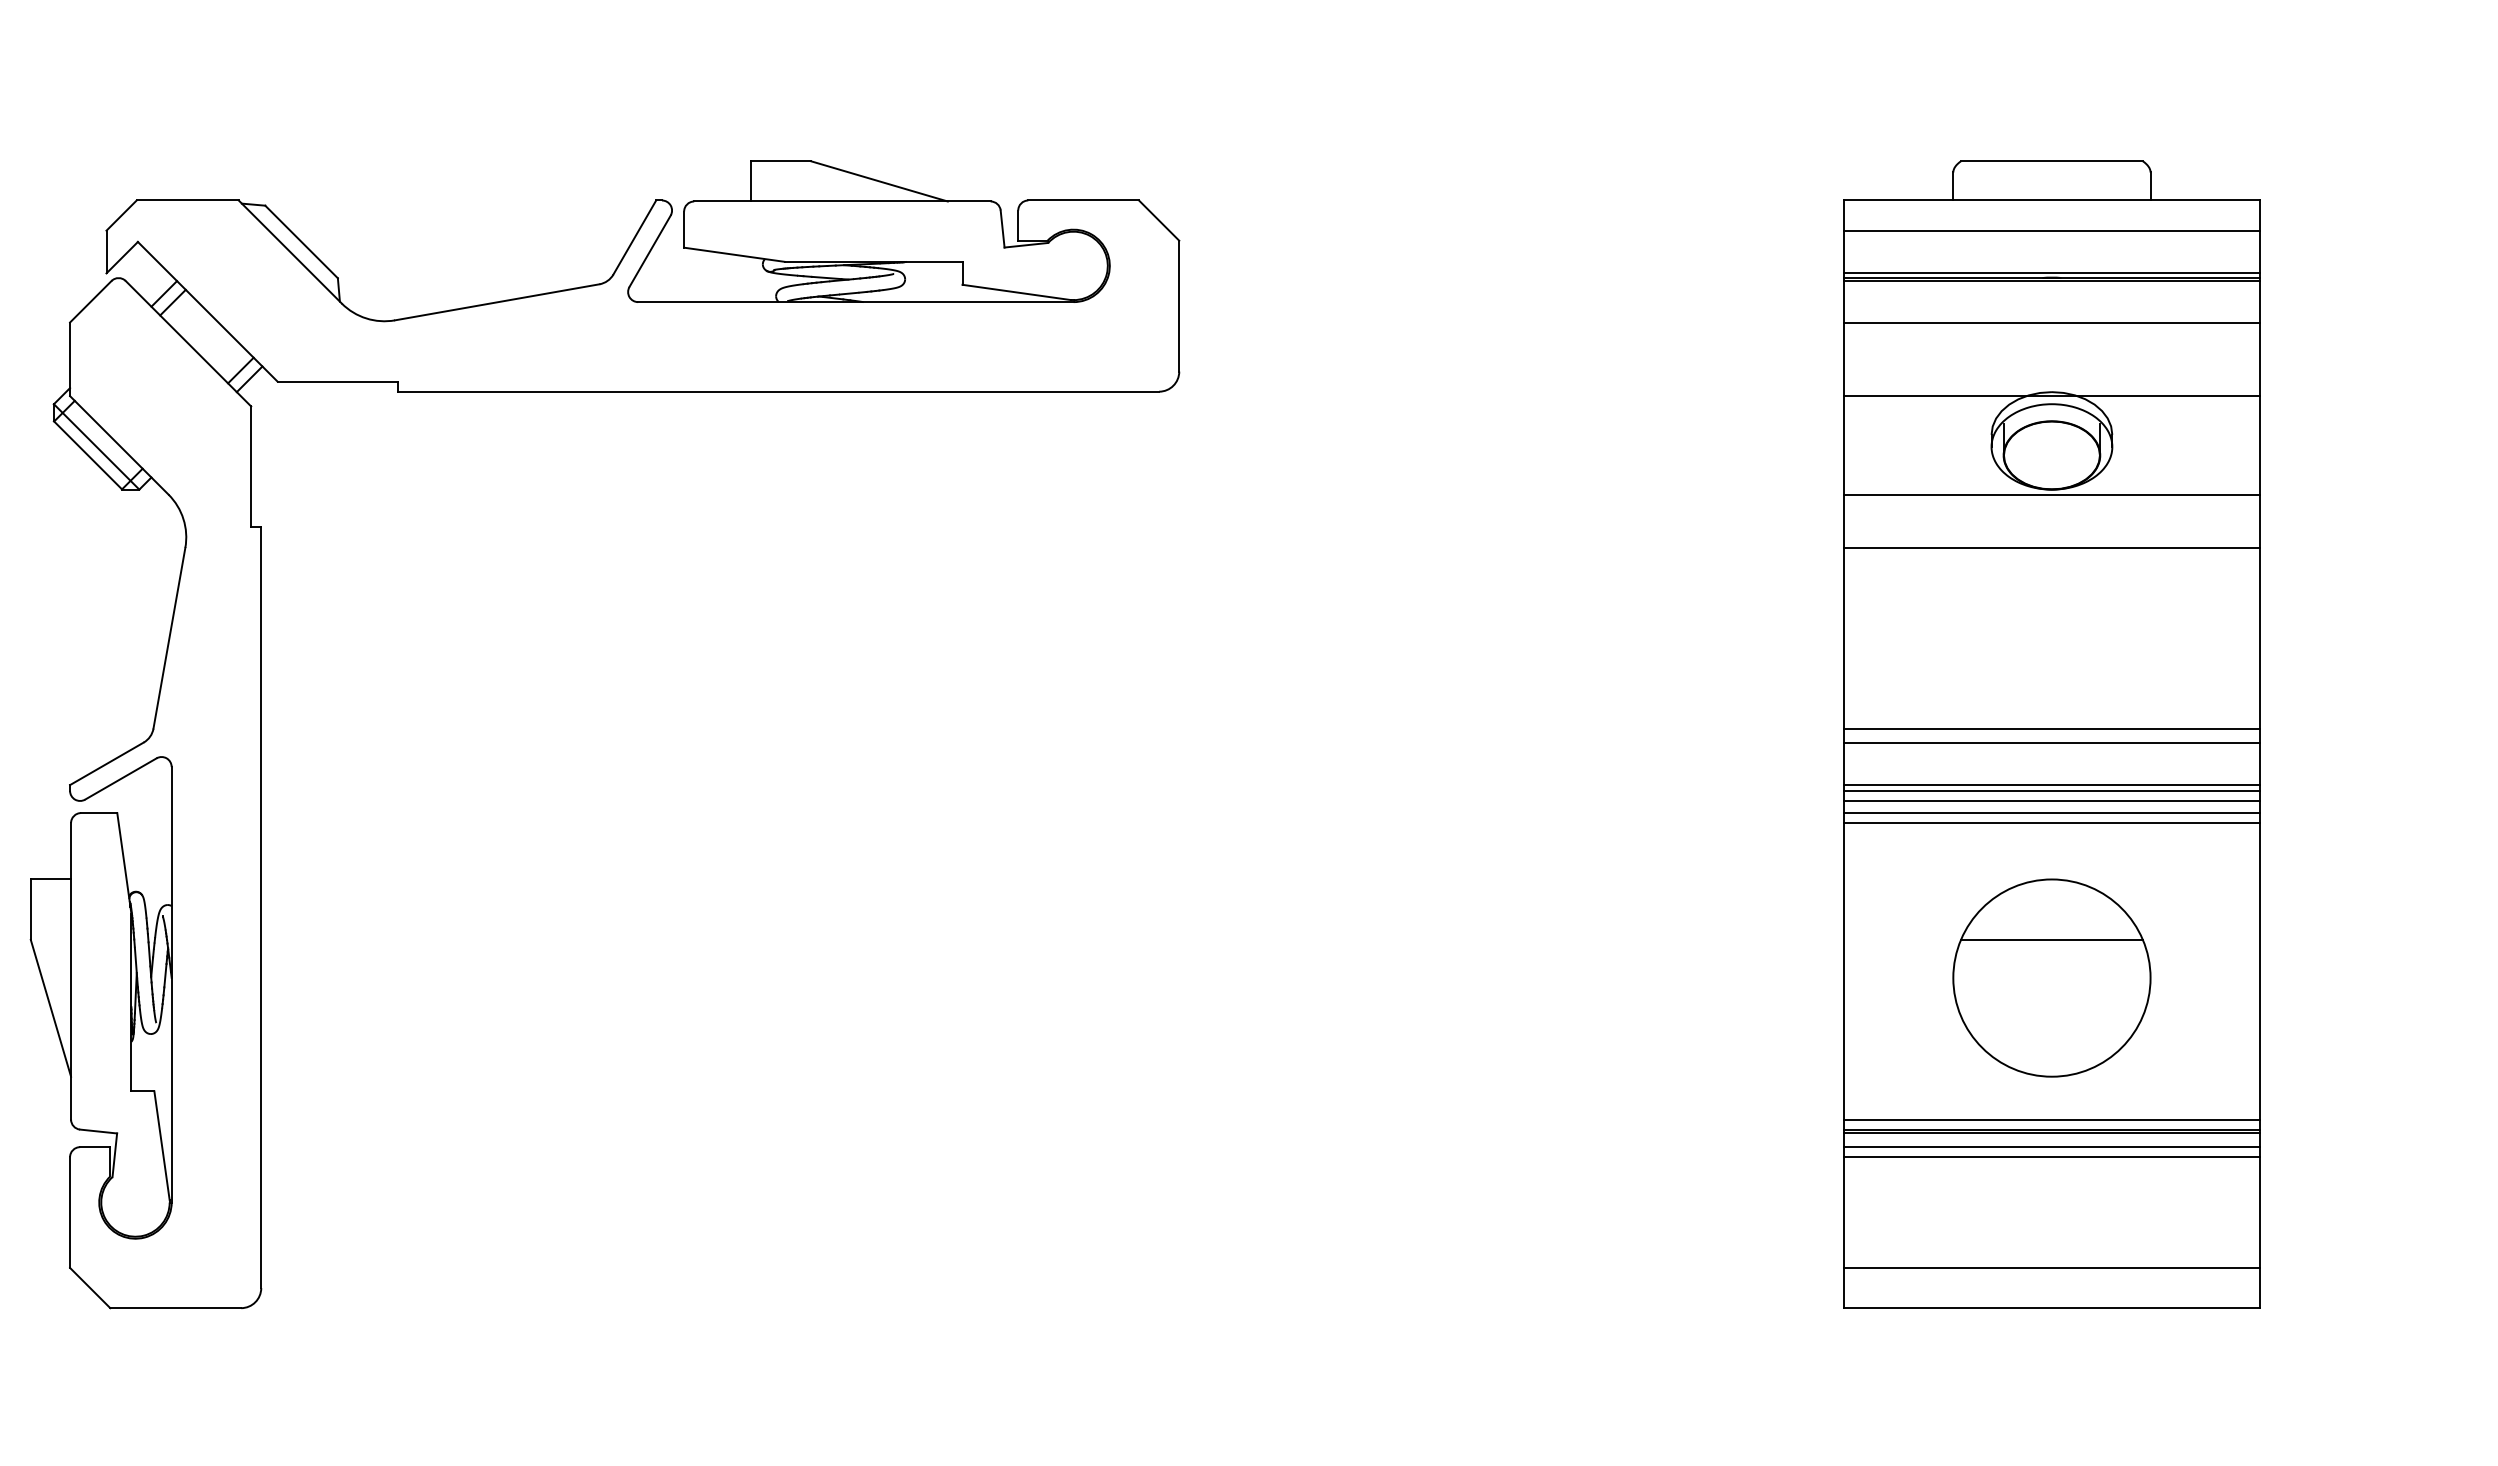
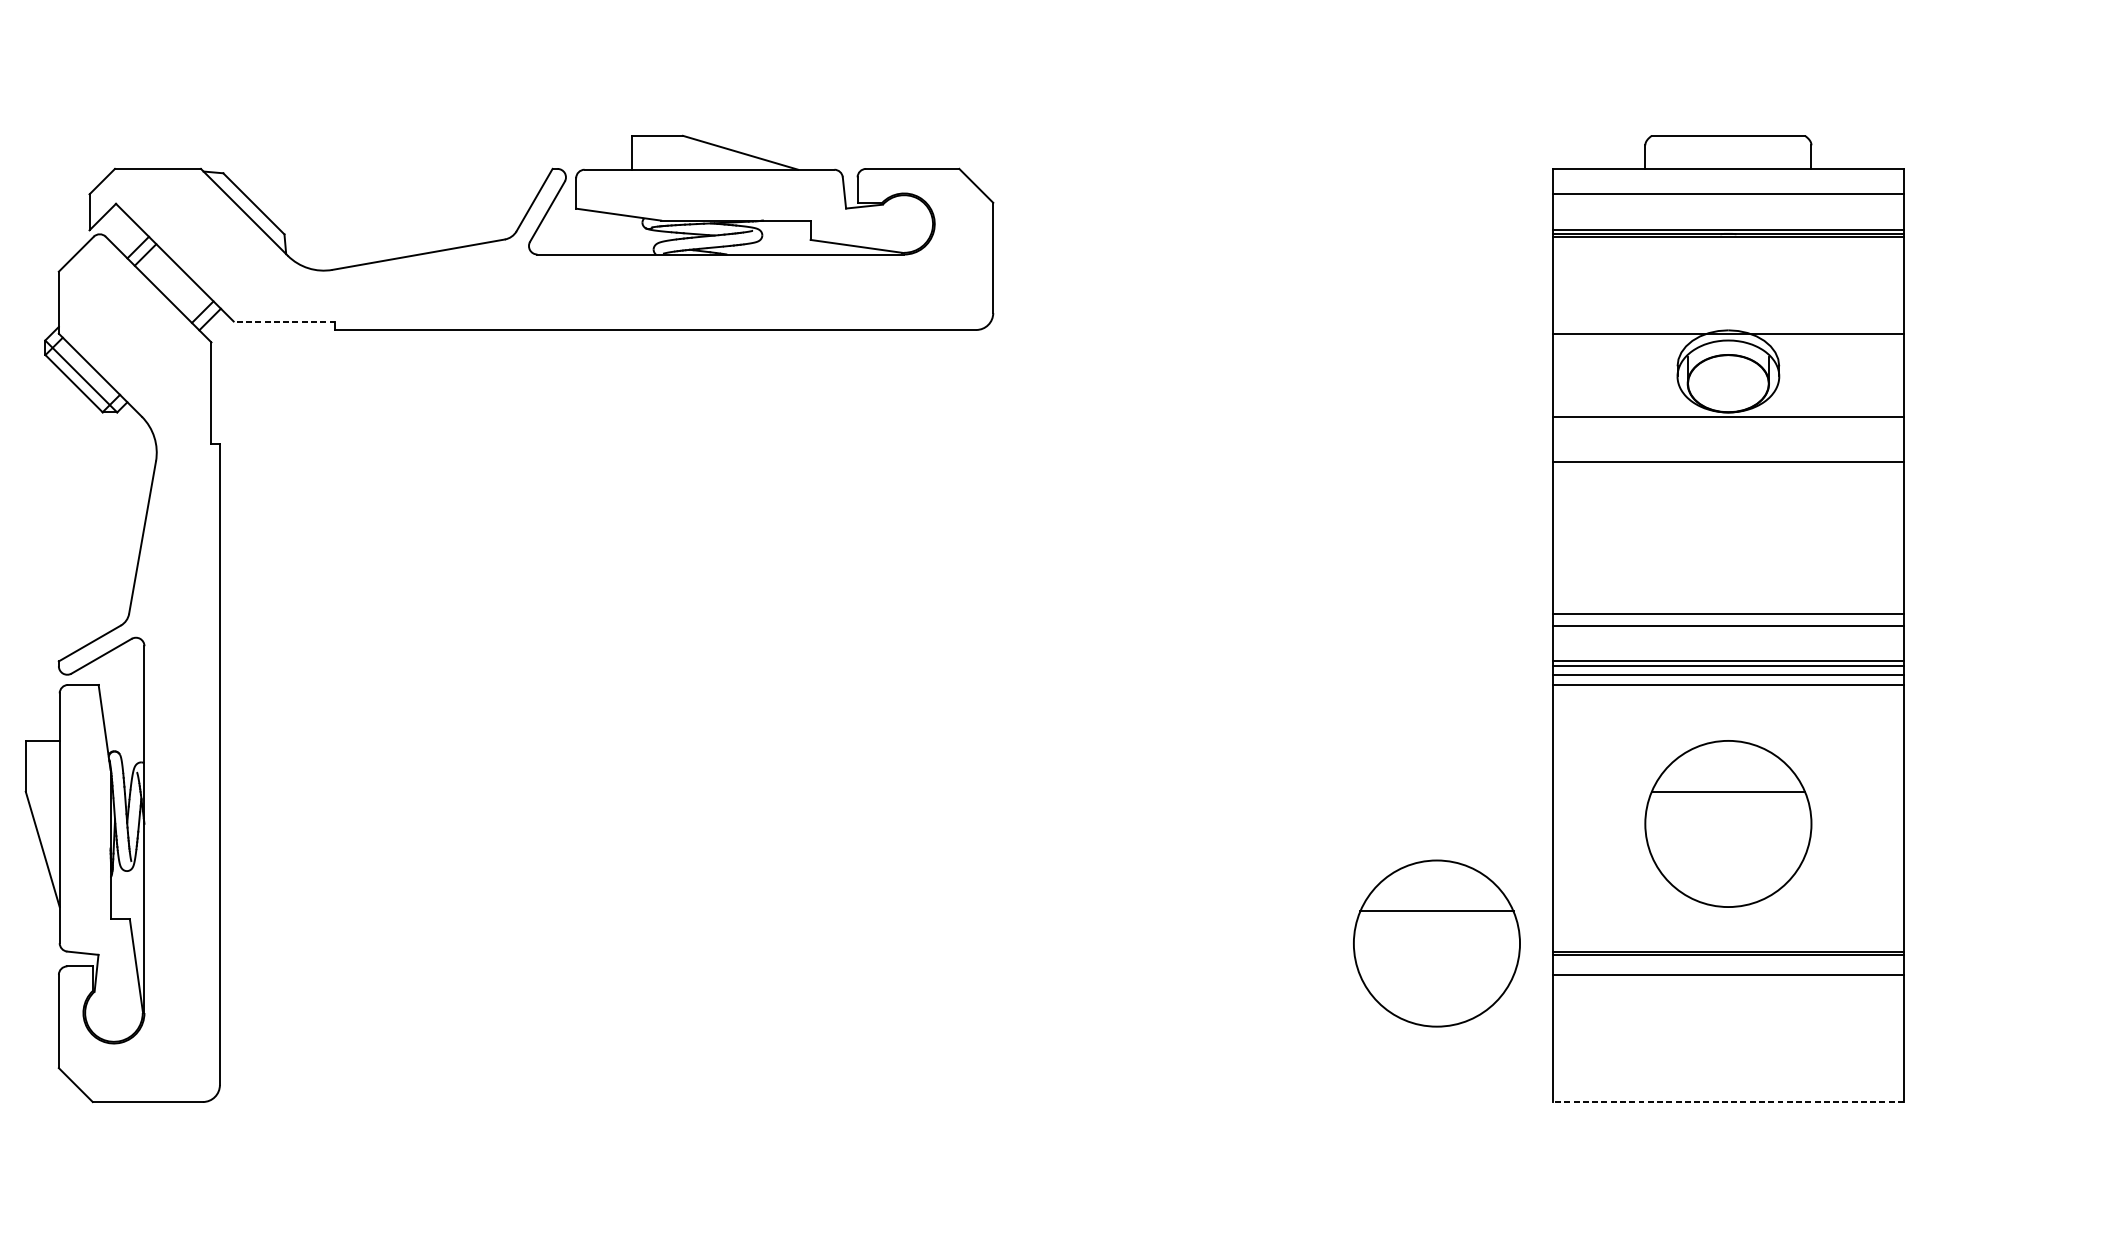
line: (2051, 322) -> (1728, 271), removed
line: (337, 381) -> (284, 321), solid -> dashed
line: (2051, 823) -> (1728, 693), removed
part: (1705, 1119) -> (1436, 943), added
line: (2051, 1119) -> (1728, 943), removed
line: (2051, 1147) -> (1728, 966), removed
line: (2051, 1267) -> (1728, 1067), removed
line: (2051, 1308) -> (1728, 1102), solid -> dashed

